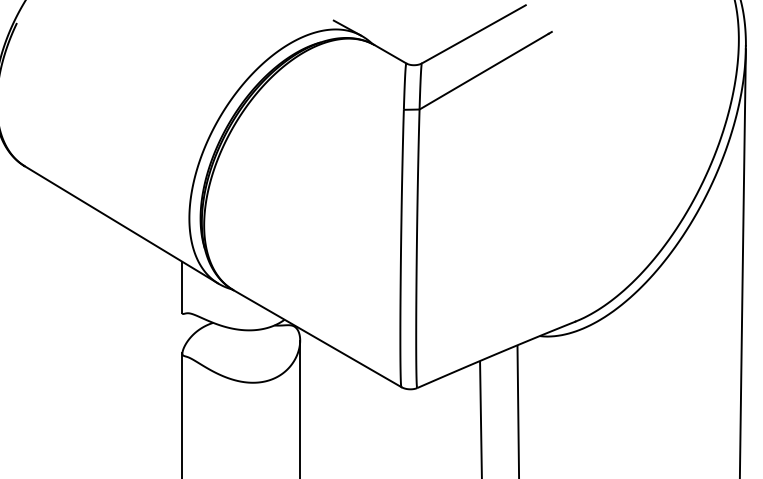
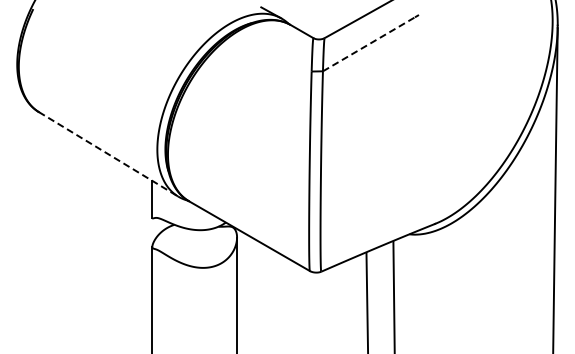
line: (484, 72) -> (369, 44), solid -> dashed
line: (121, 225) -> (108, 154), solid -> dashed

